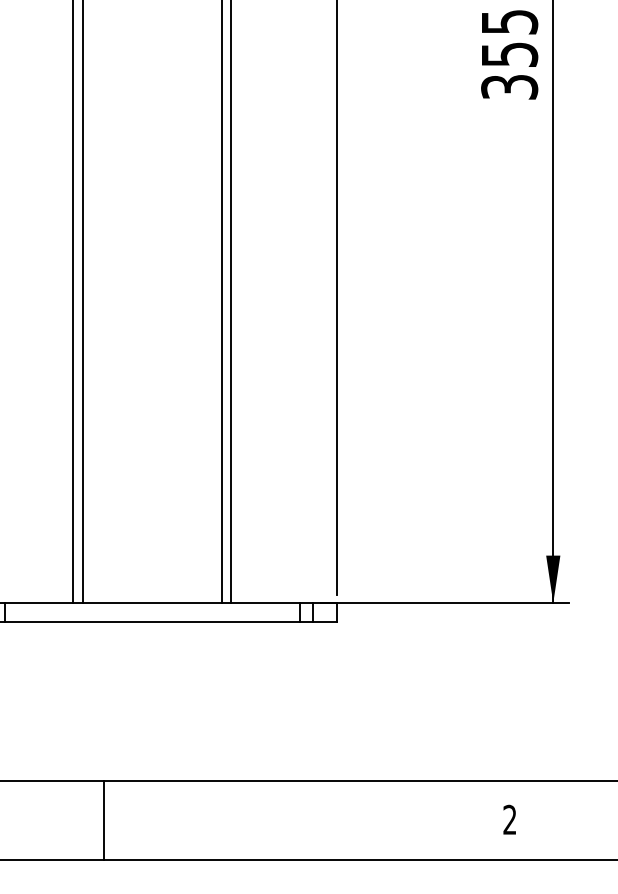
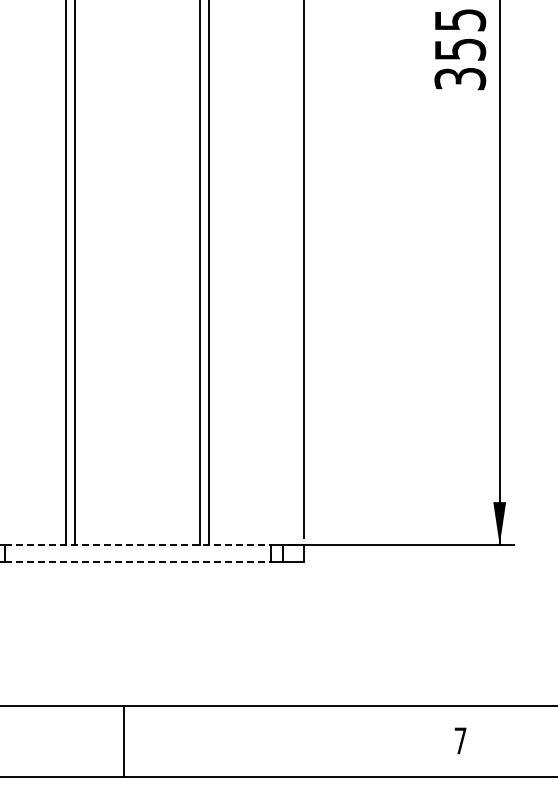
line: (152, 602) -> (137, 544), solid -> dashed
line: (152, 622) -> (137, 562), solid -> dashed
text: (509, 819) -> (460, 740), 2 -> 7
line: (103, 820) -> (123, 741), moved

